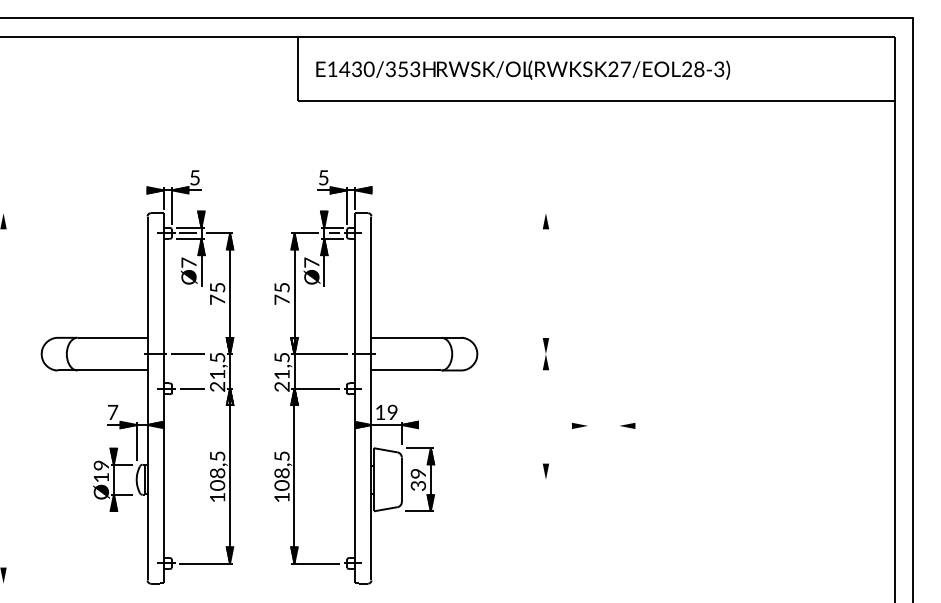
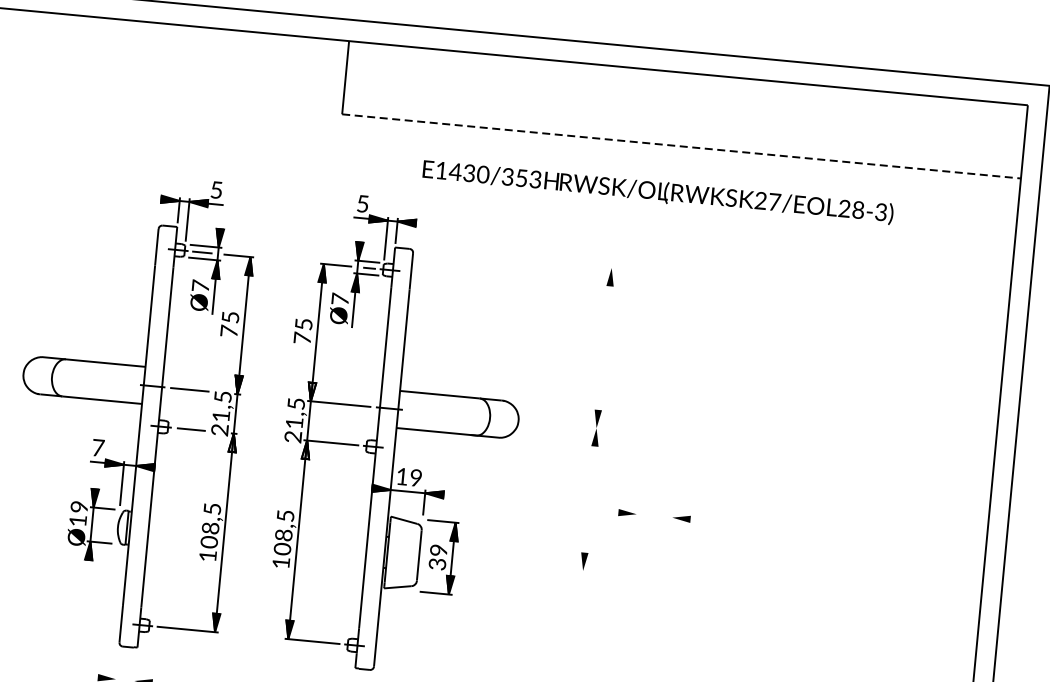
text: (523, 69) -> (658, 191), moved
line: (596, 101) -> (681, 146), solid -> dashed

